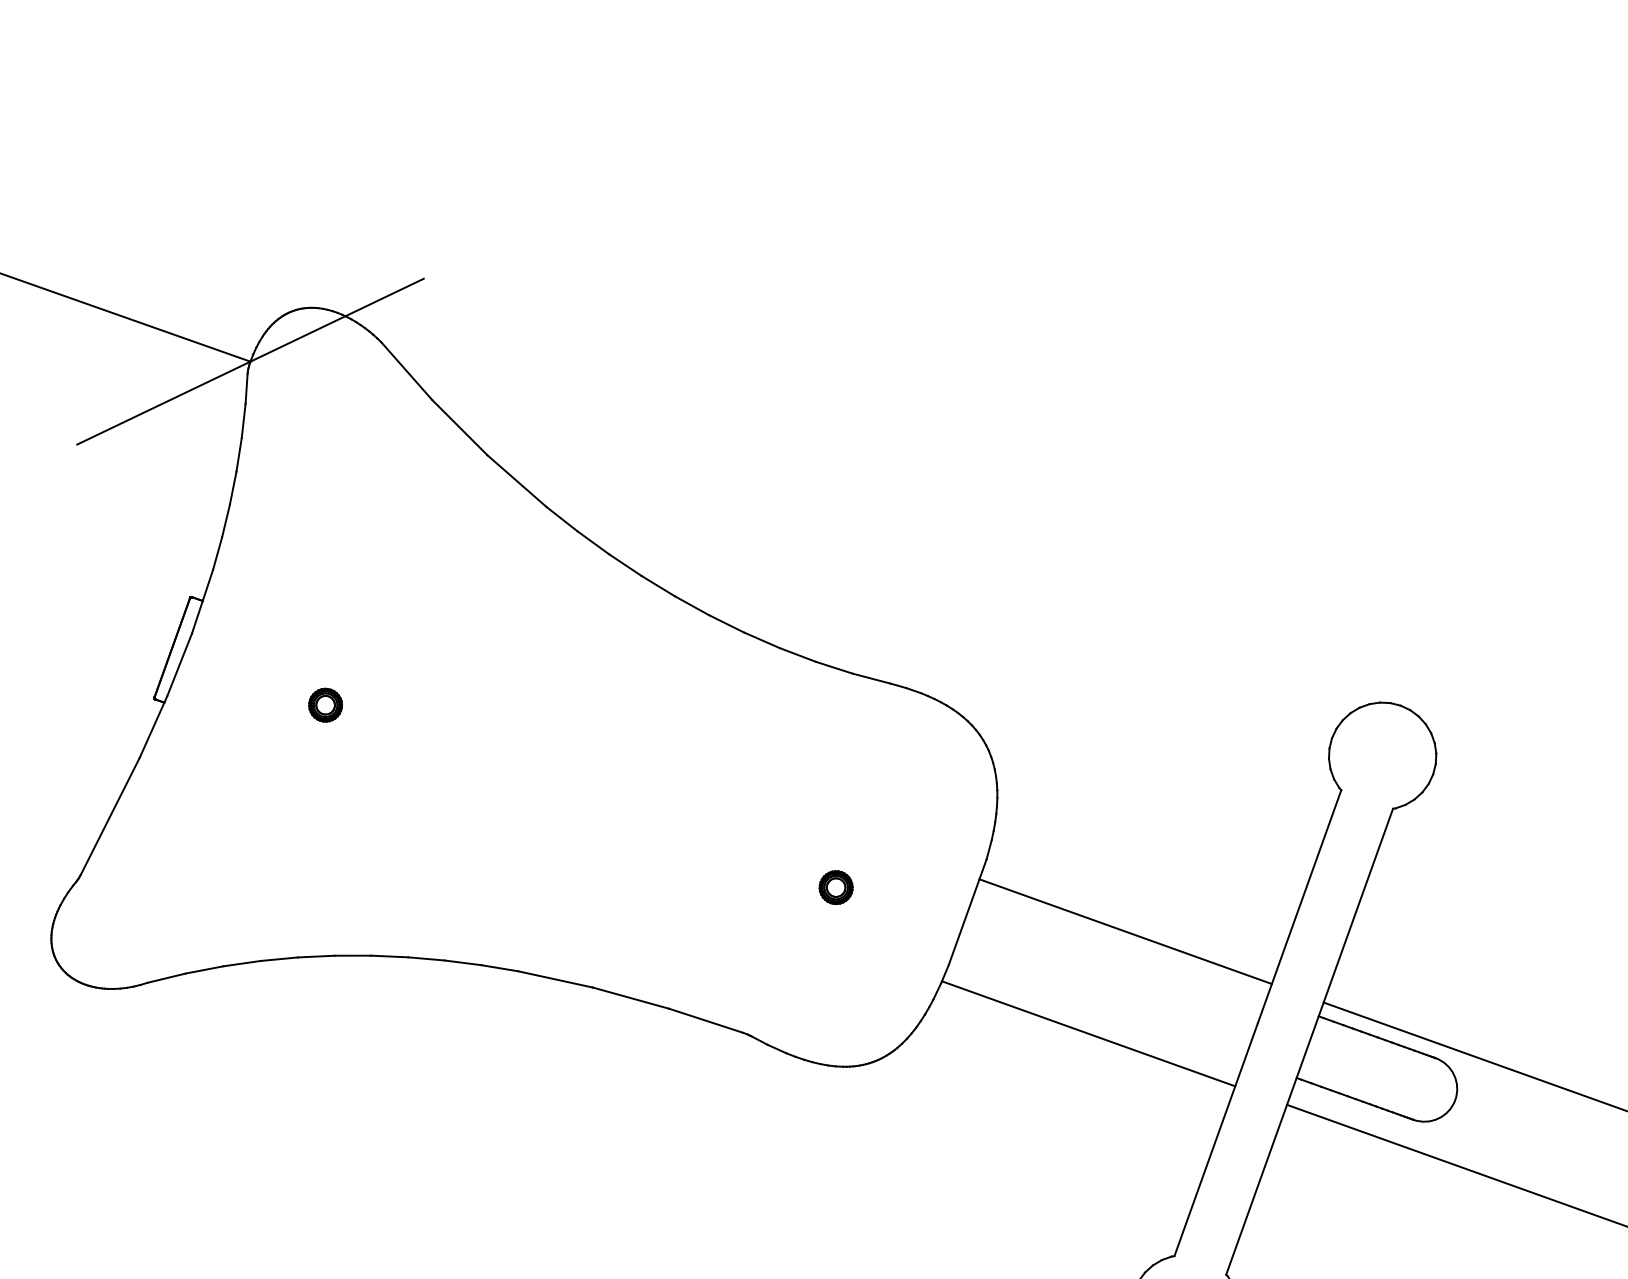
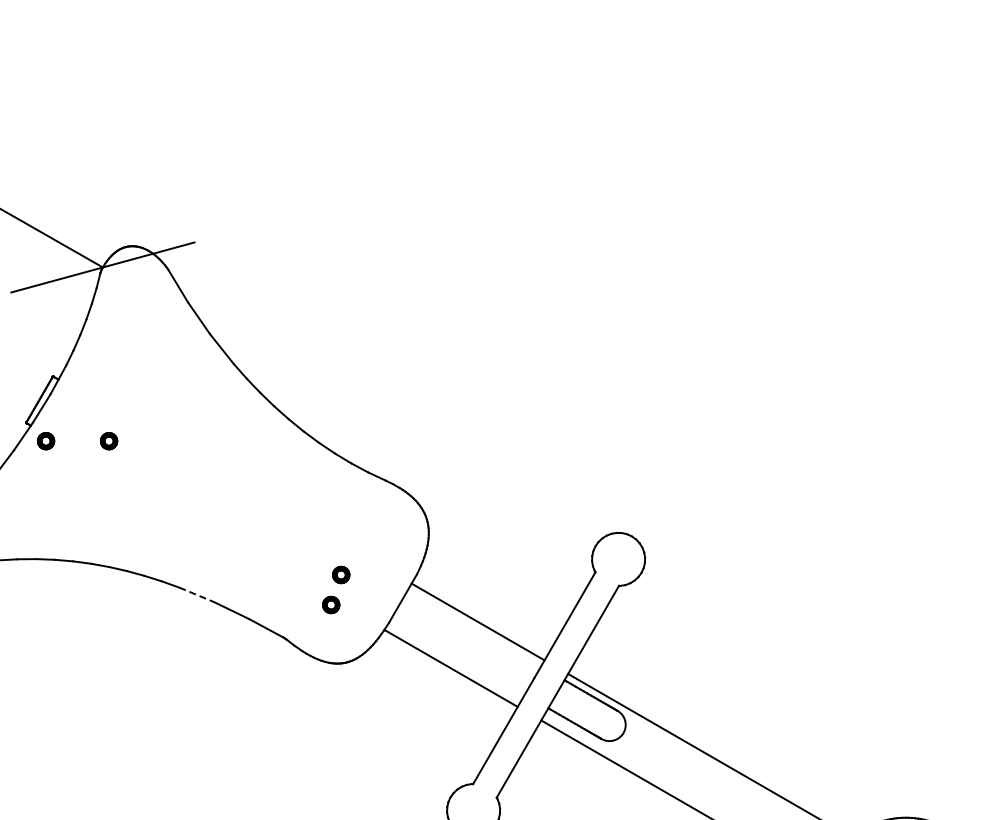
part: (201, 728) -> (46, 441), added
part: (827, 949) -> (331, 604), added
line: (555, 978) -> (196, 594), solid -> dashed

